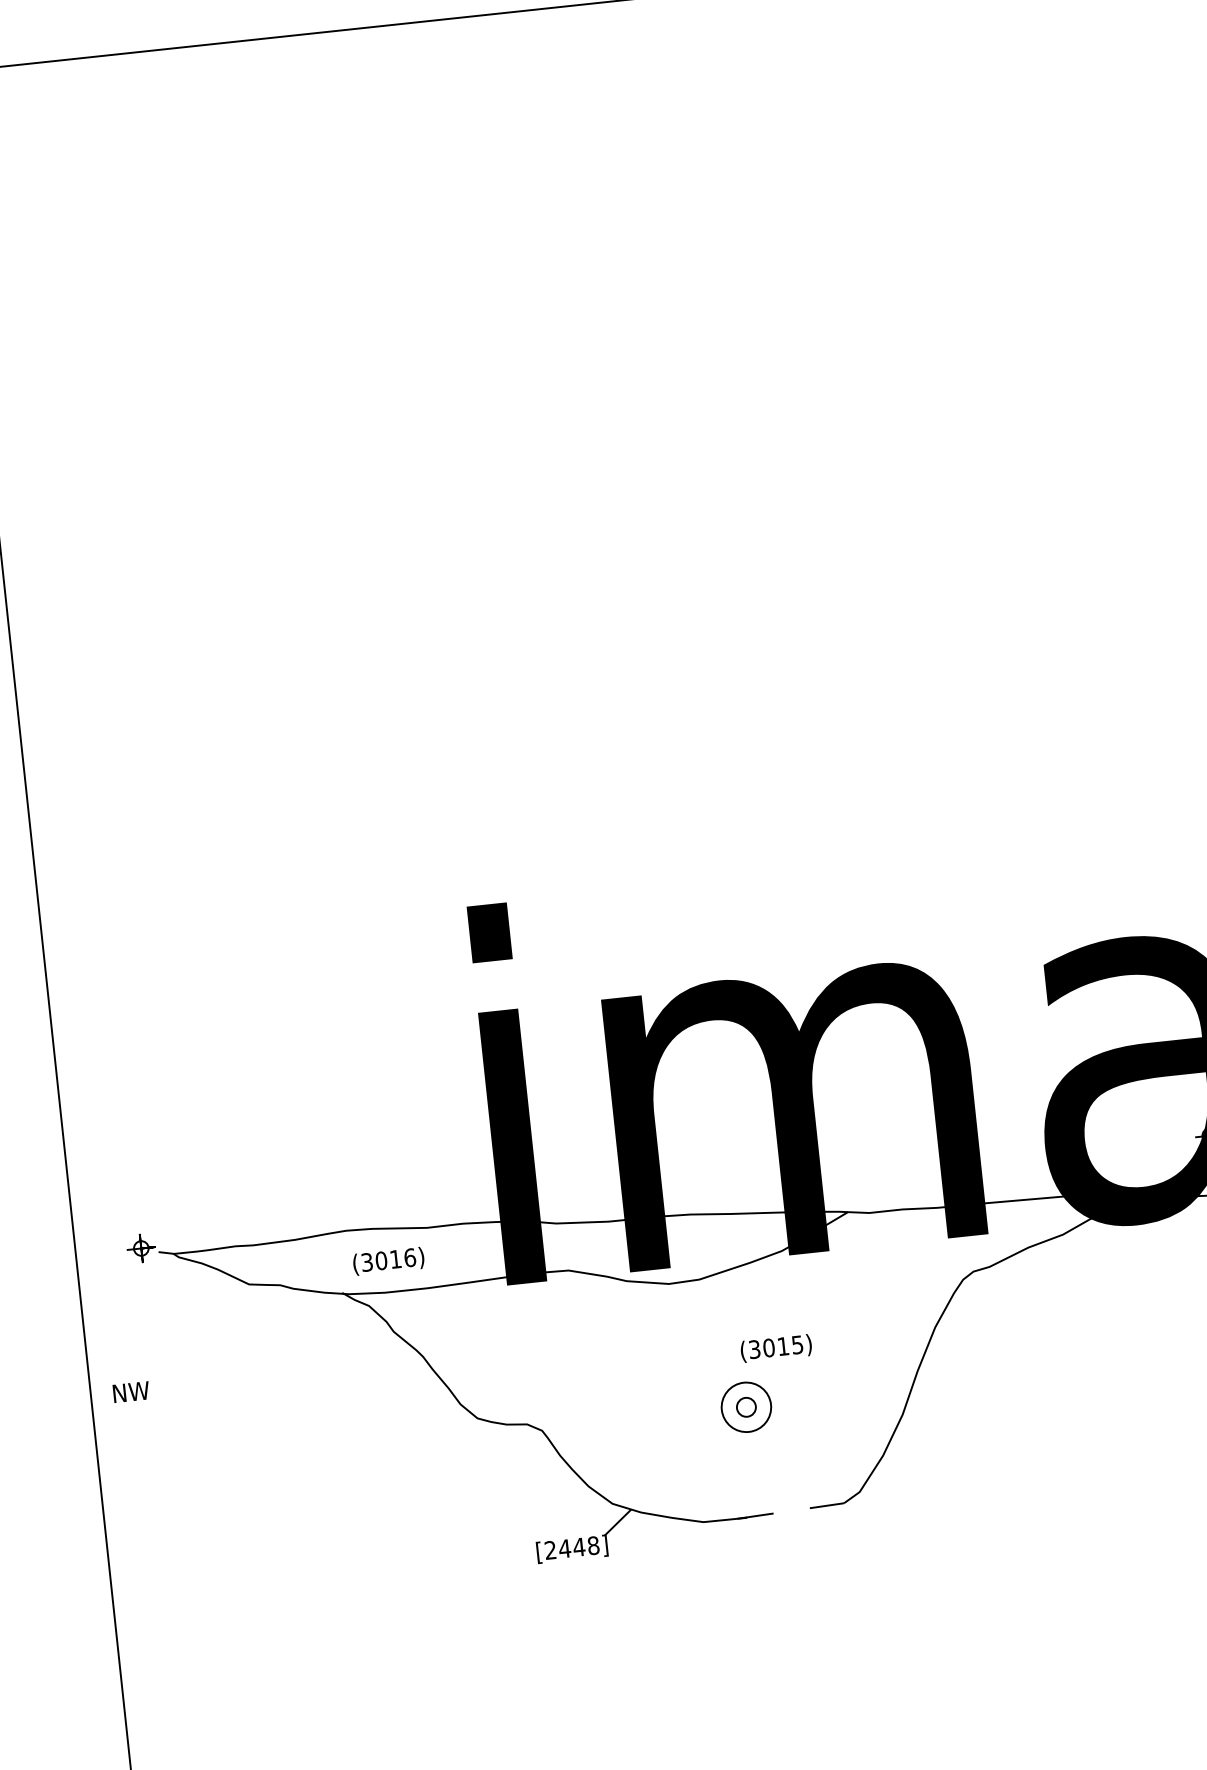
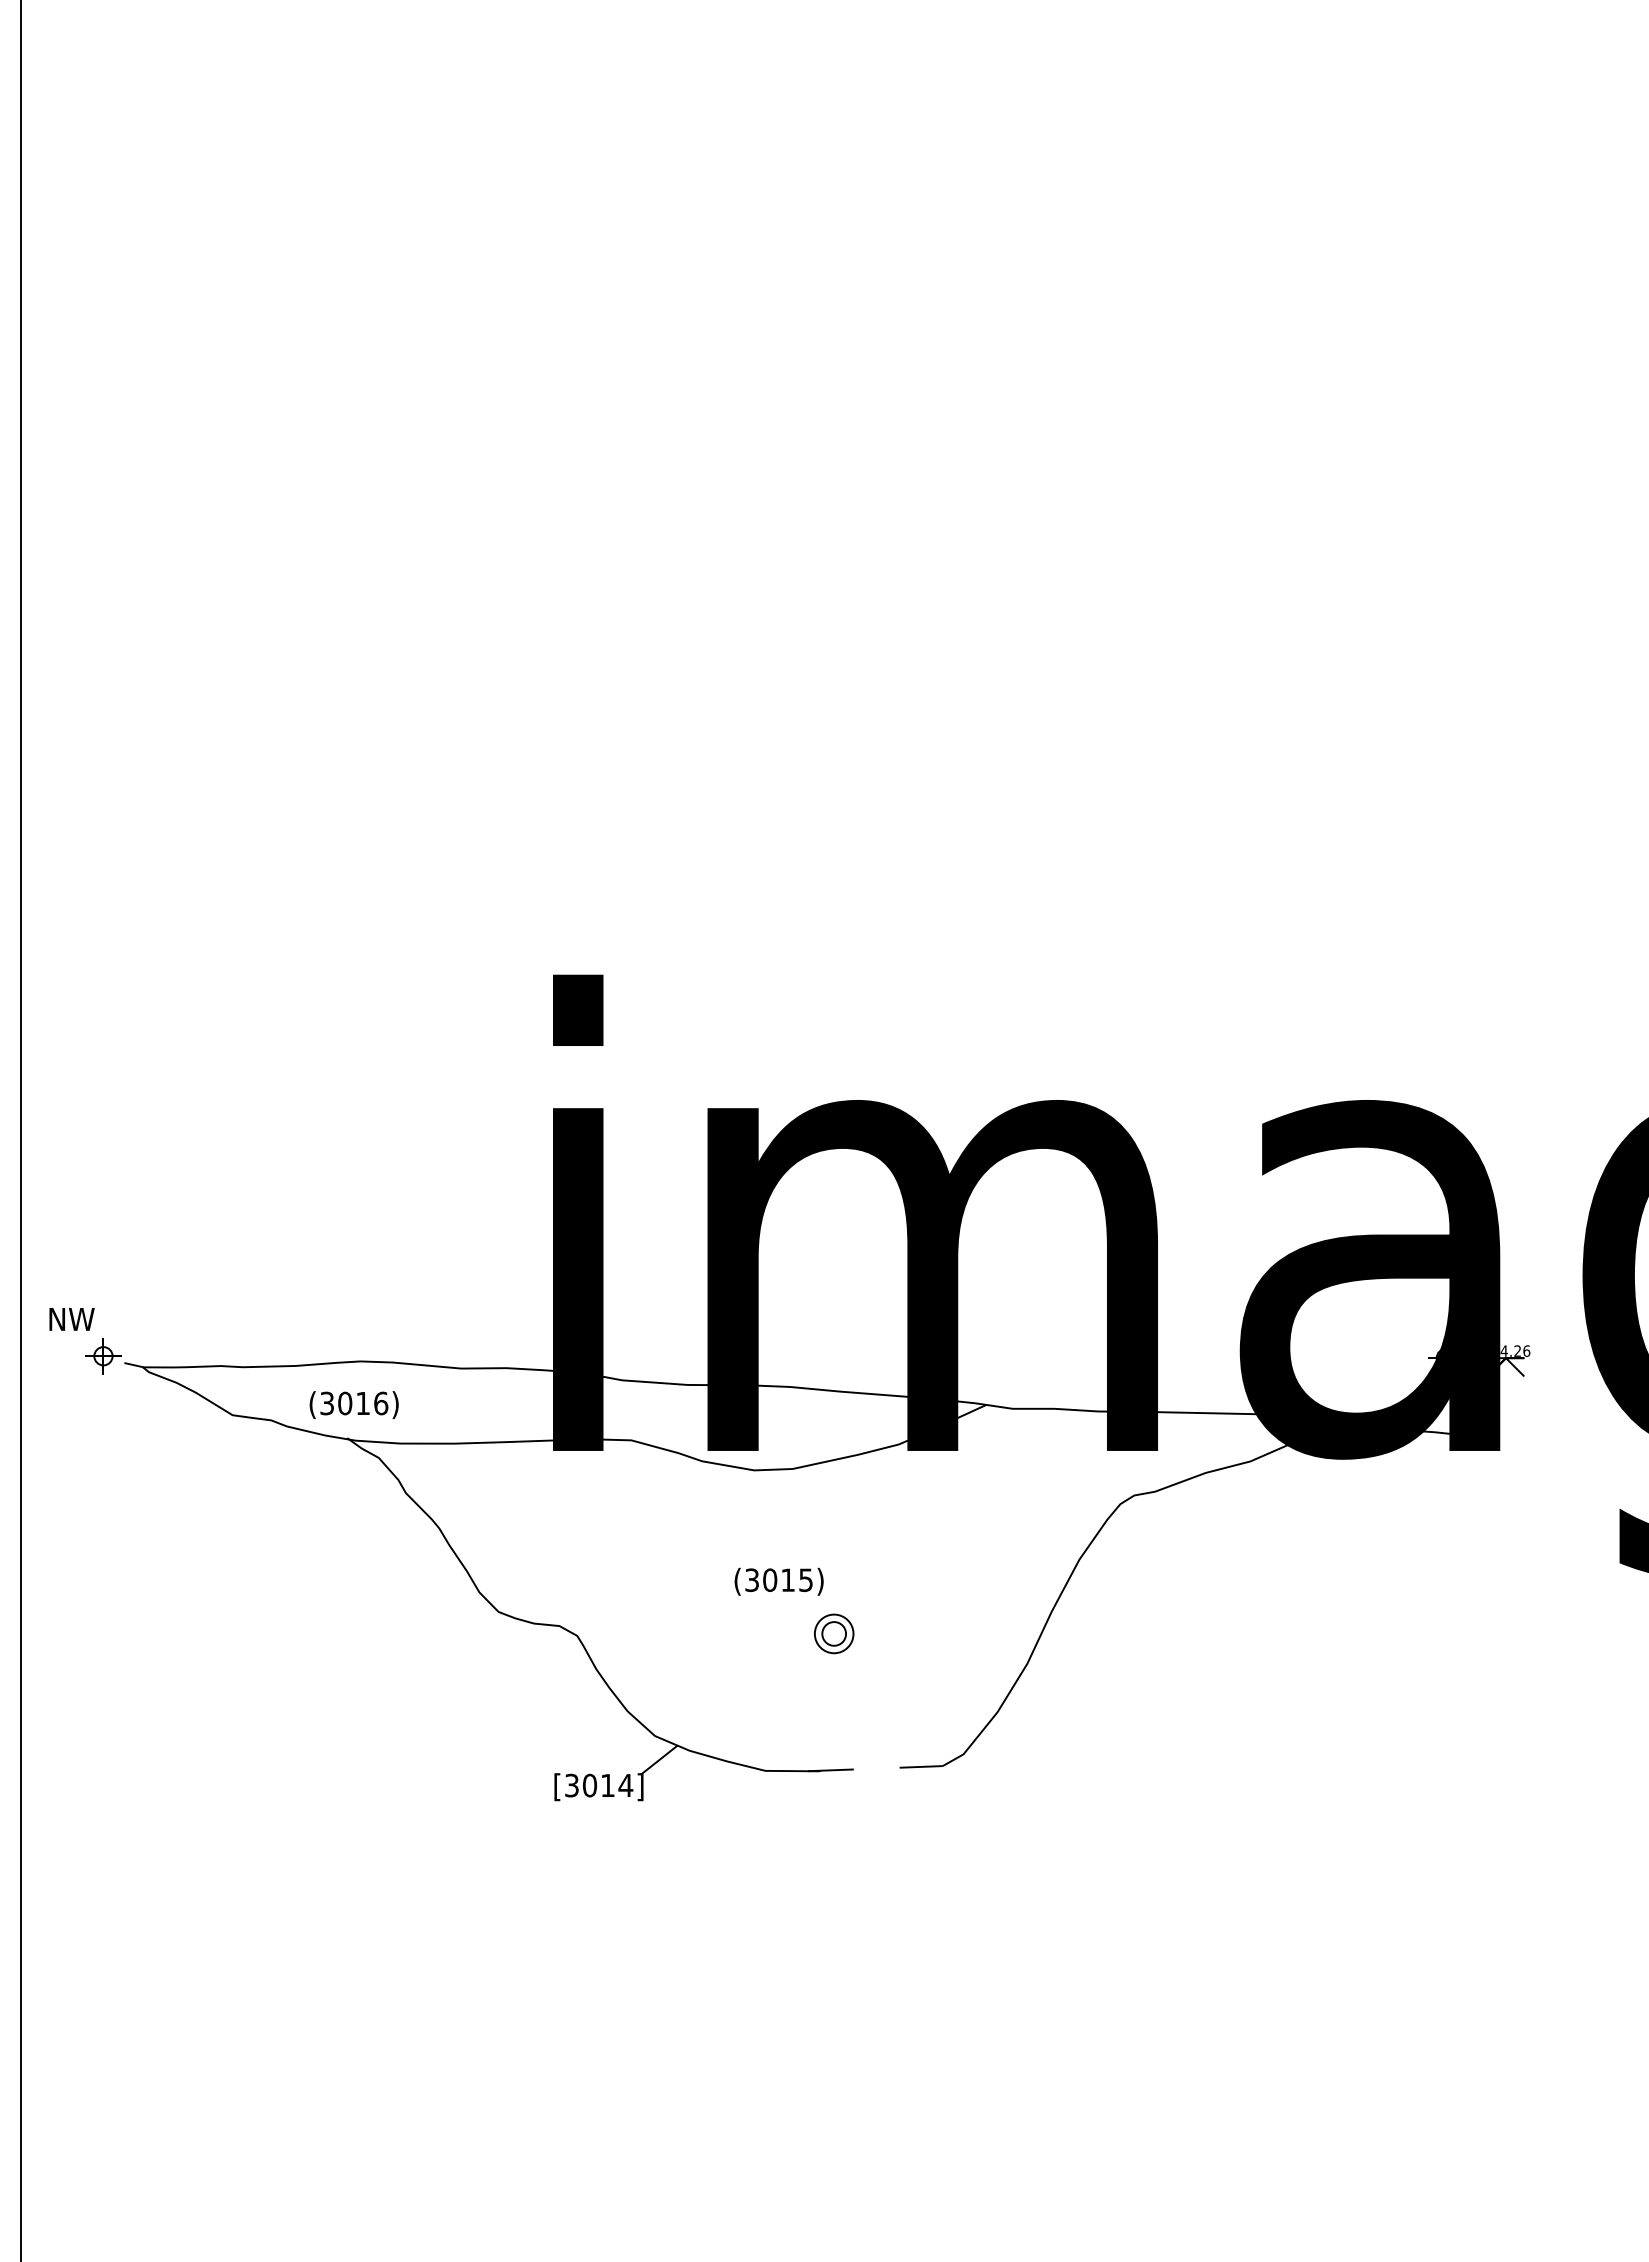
text: (388, 1260) -> (353, 1404), moved
text: (775, 1348) -> (778, 1581), moved
text: (130, 1392) -> (71, 1319), moved
circle: (745, 1407) -> (833, 1633), size x0.62
text: (572, 1547) -> (599, 1785), [2448] -> [3014]

